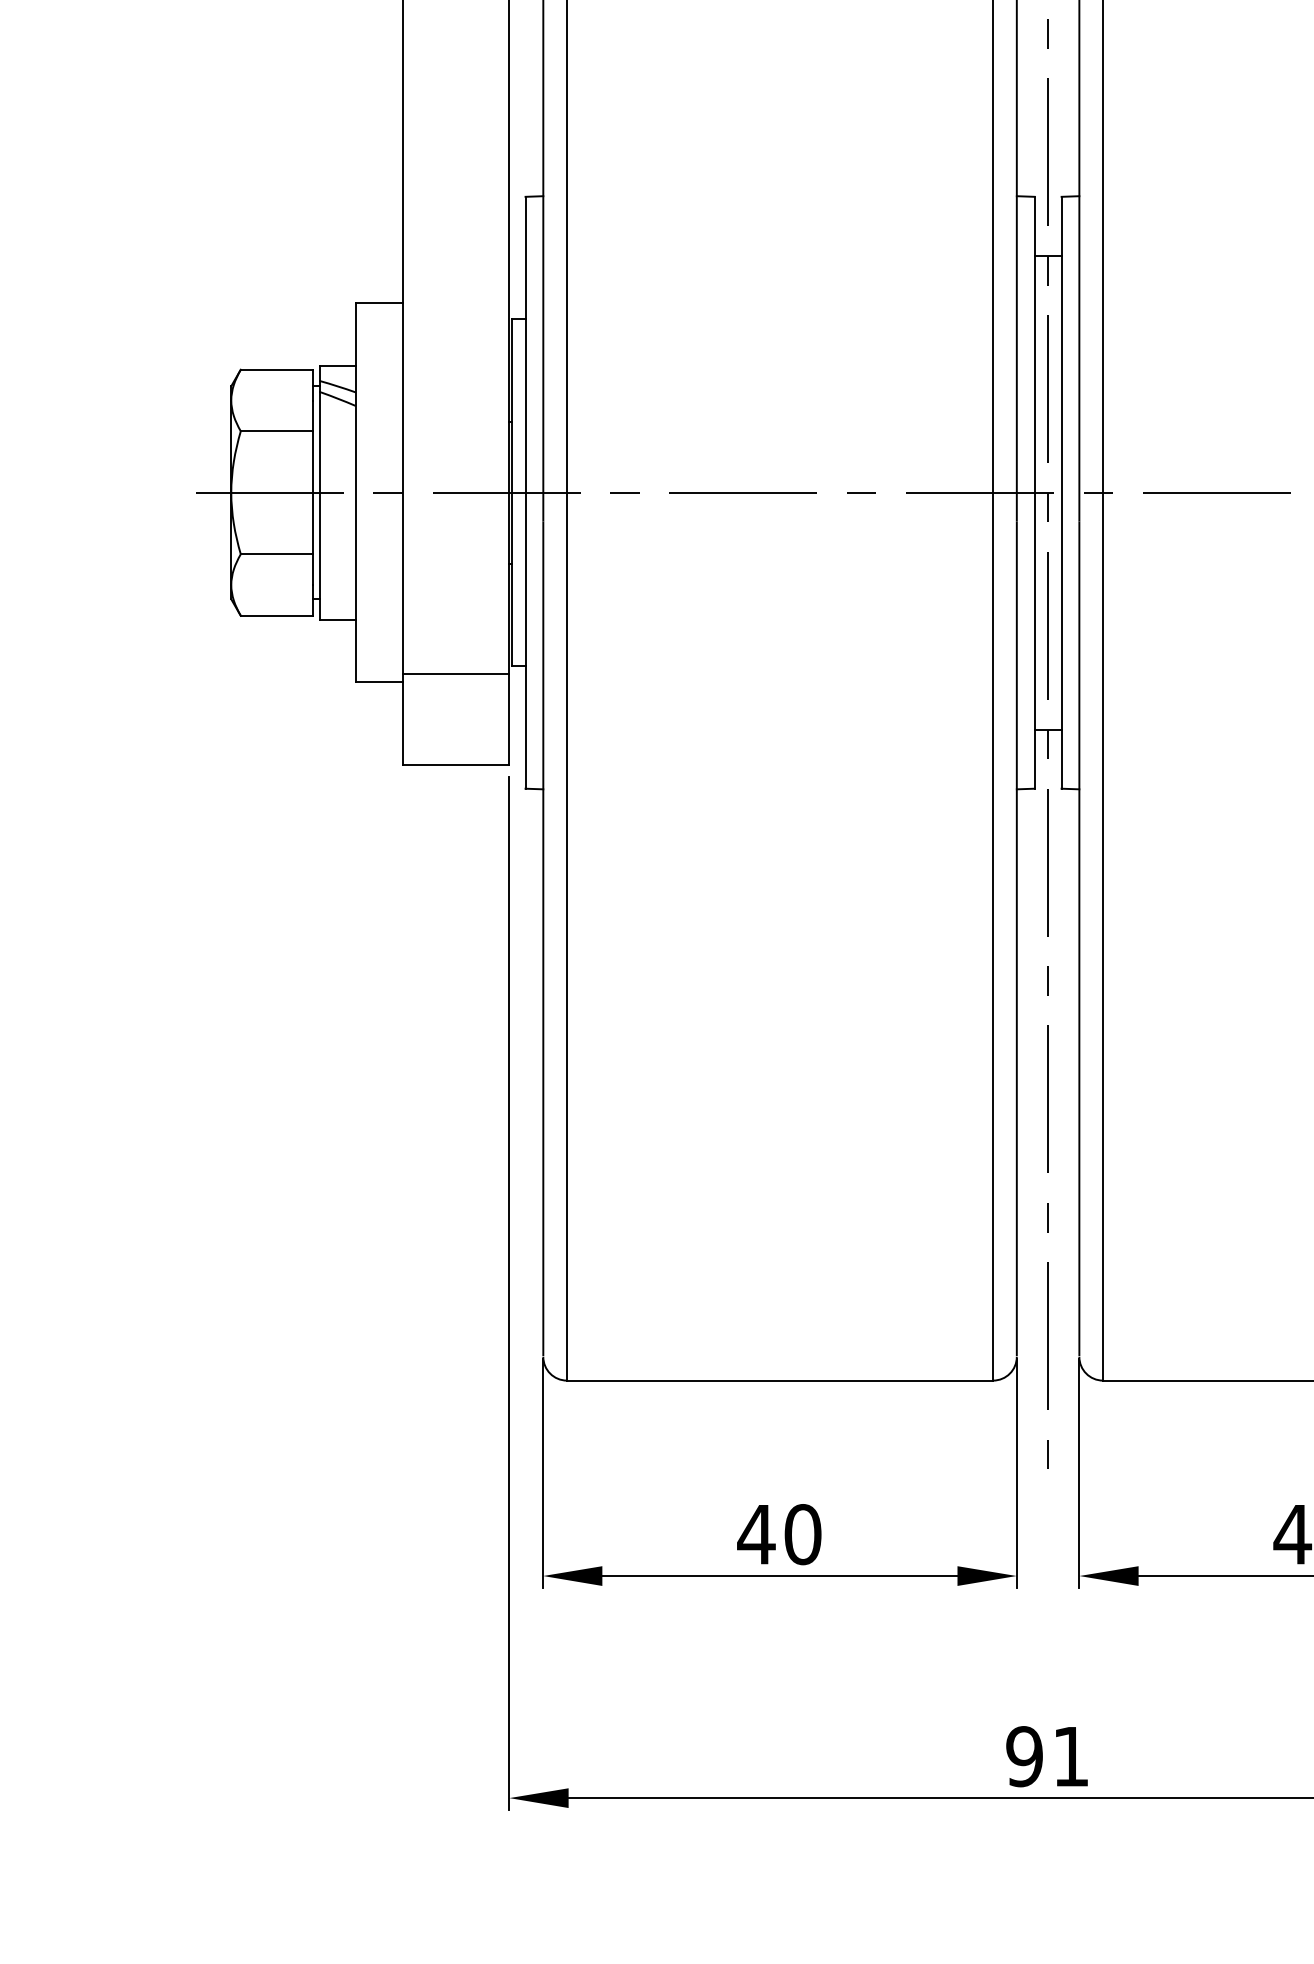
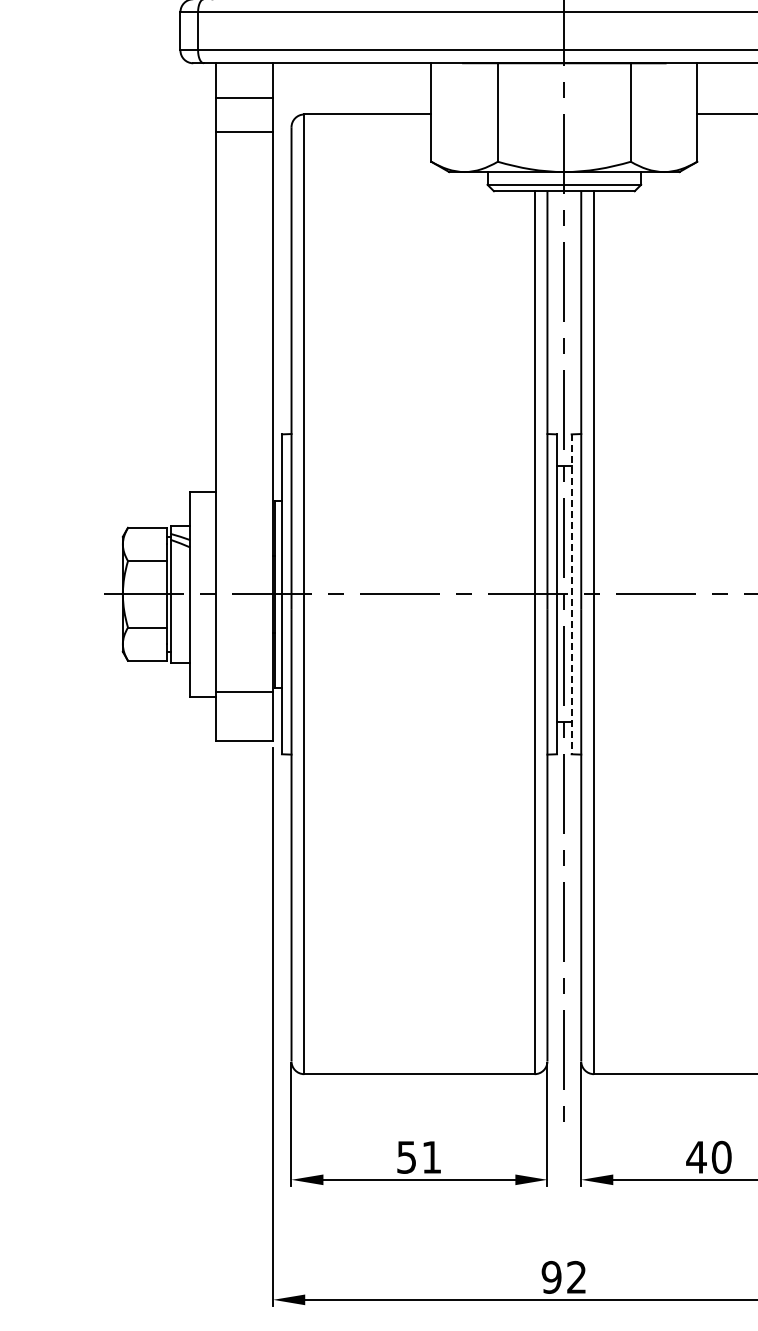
line: (1061, 493) -> (571, 594), solid -> dashed
text: (778, 1532) -> (418, 1156), 40 -> 51
text: (1070, 1754) -> (576, 1276), 91 -> 92

